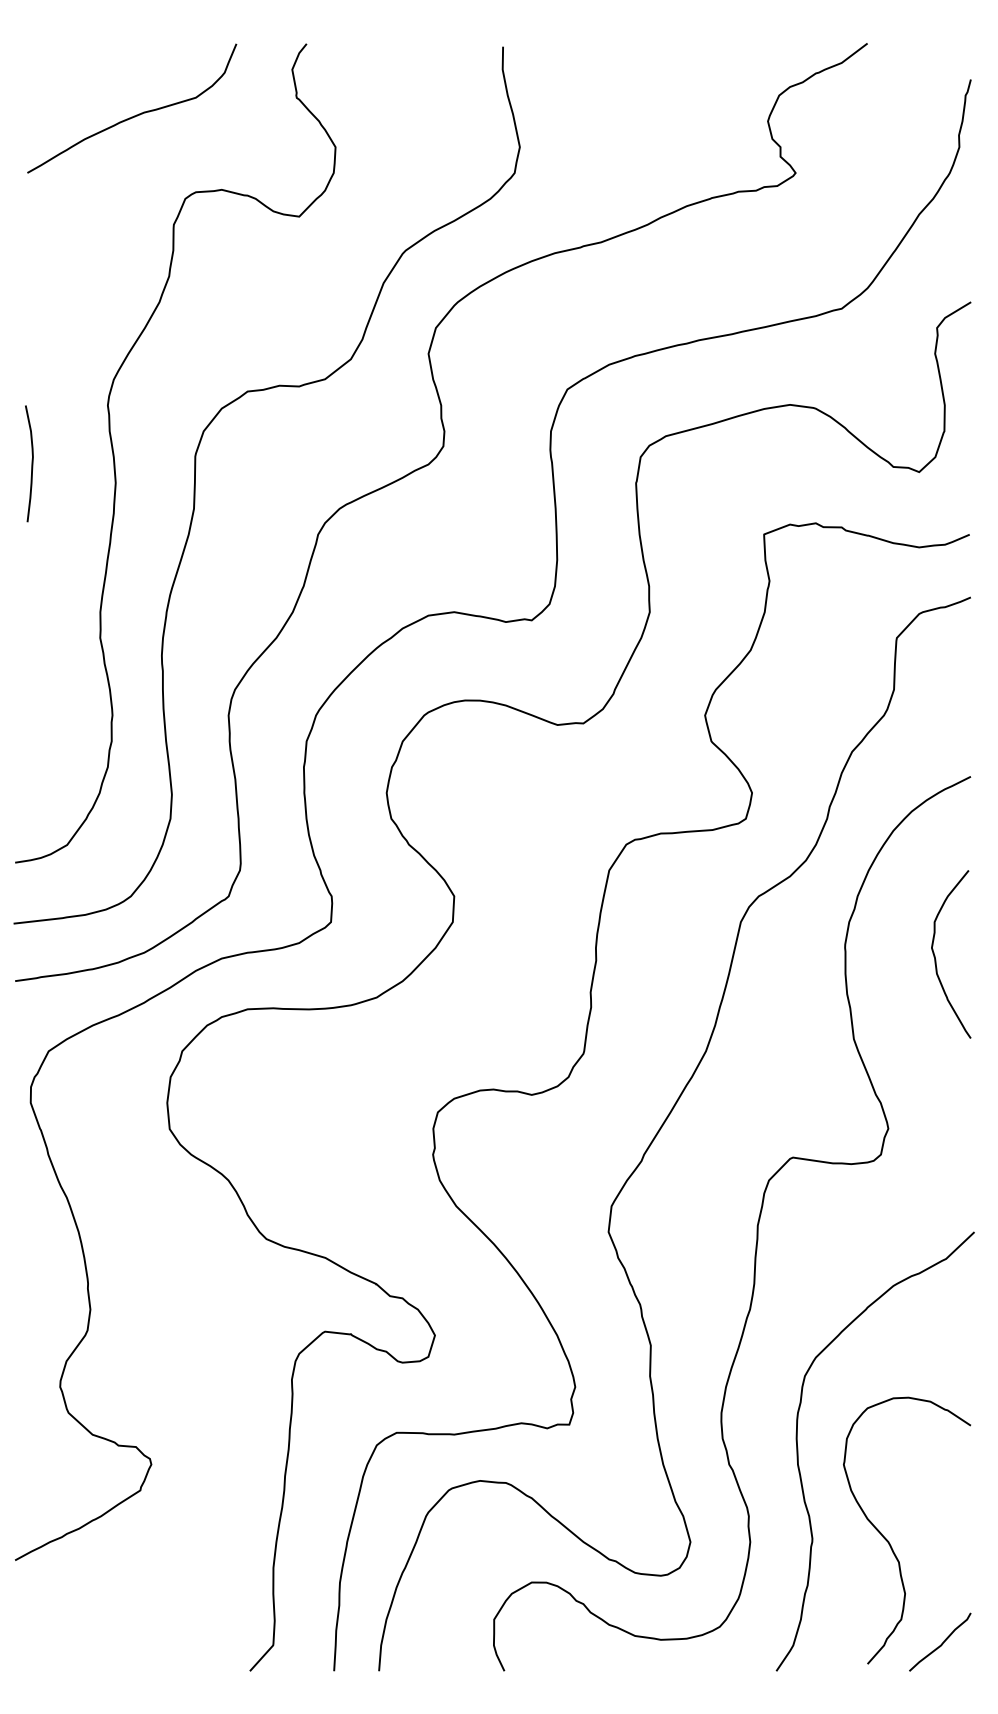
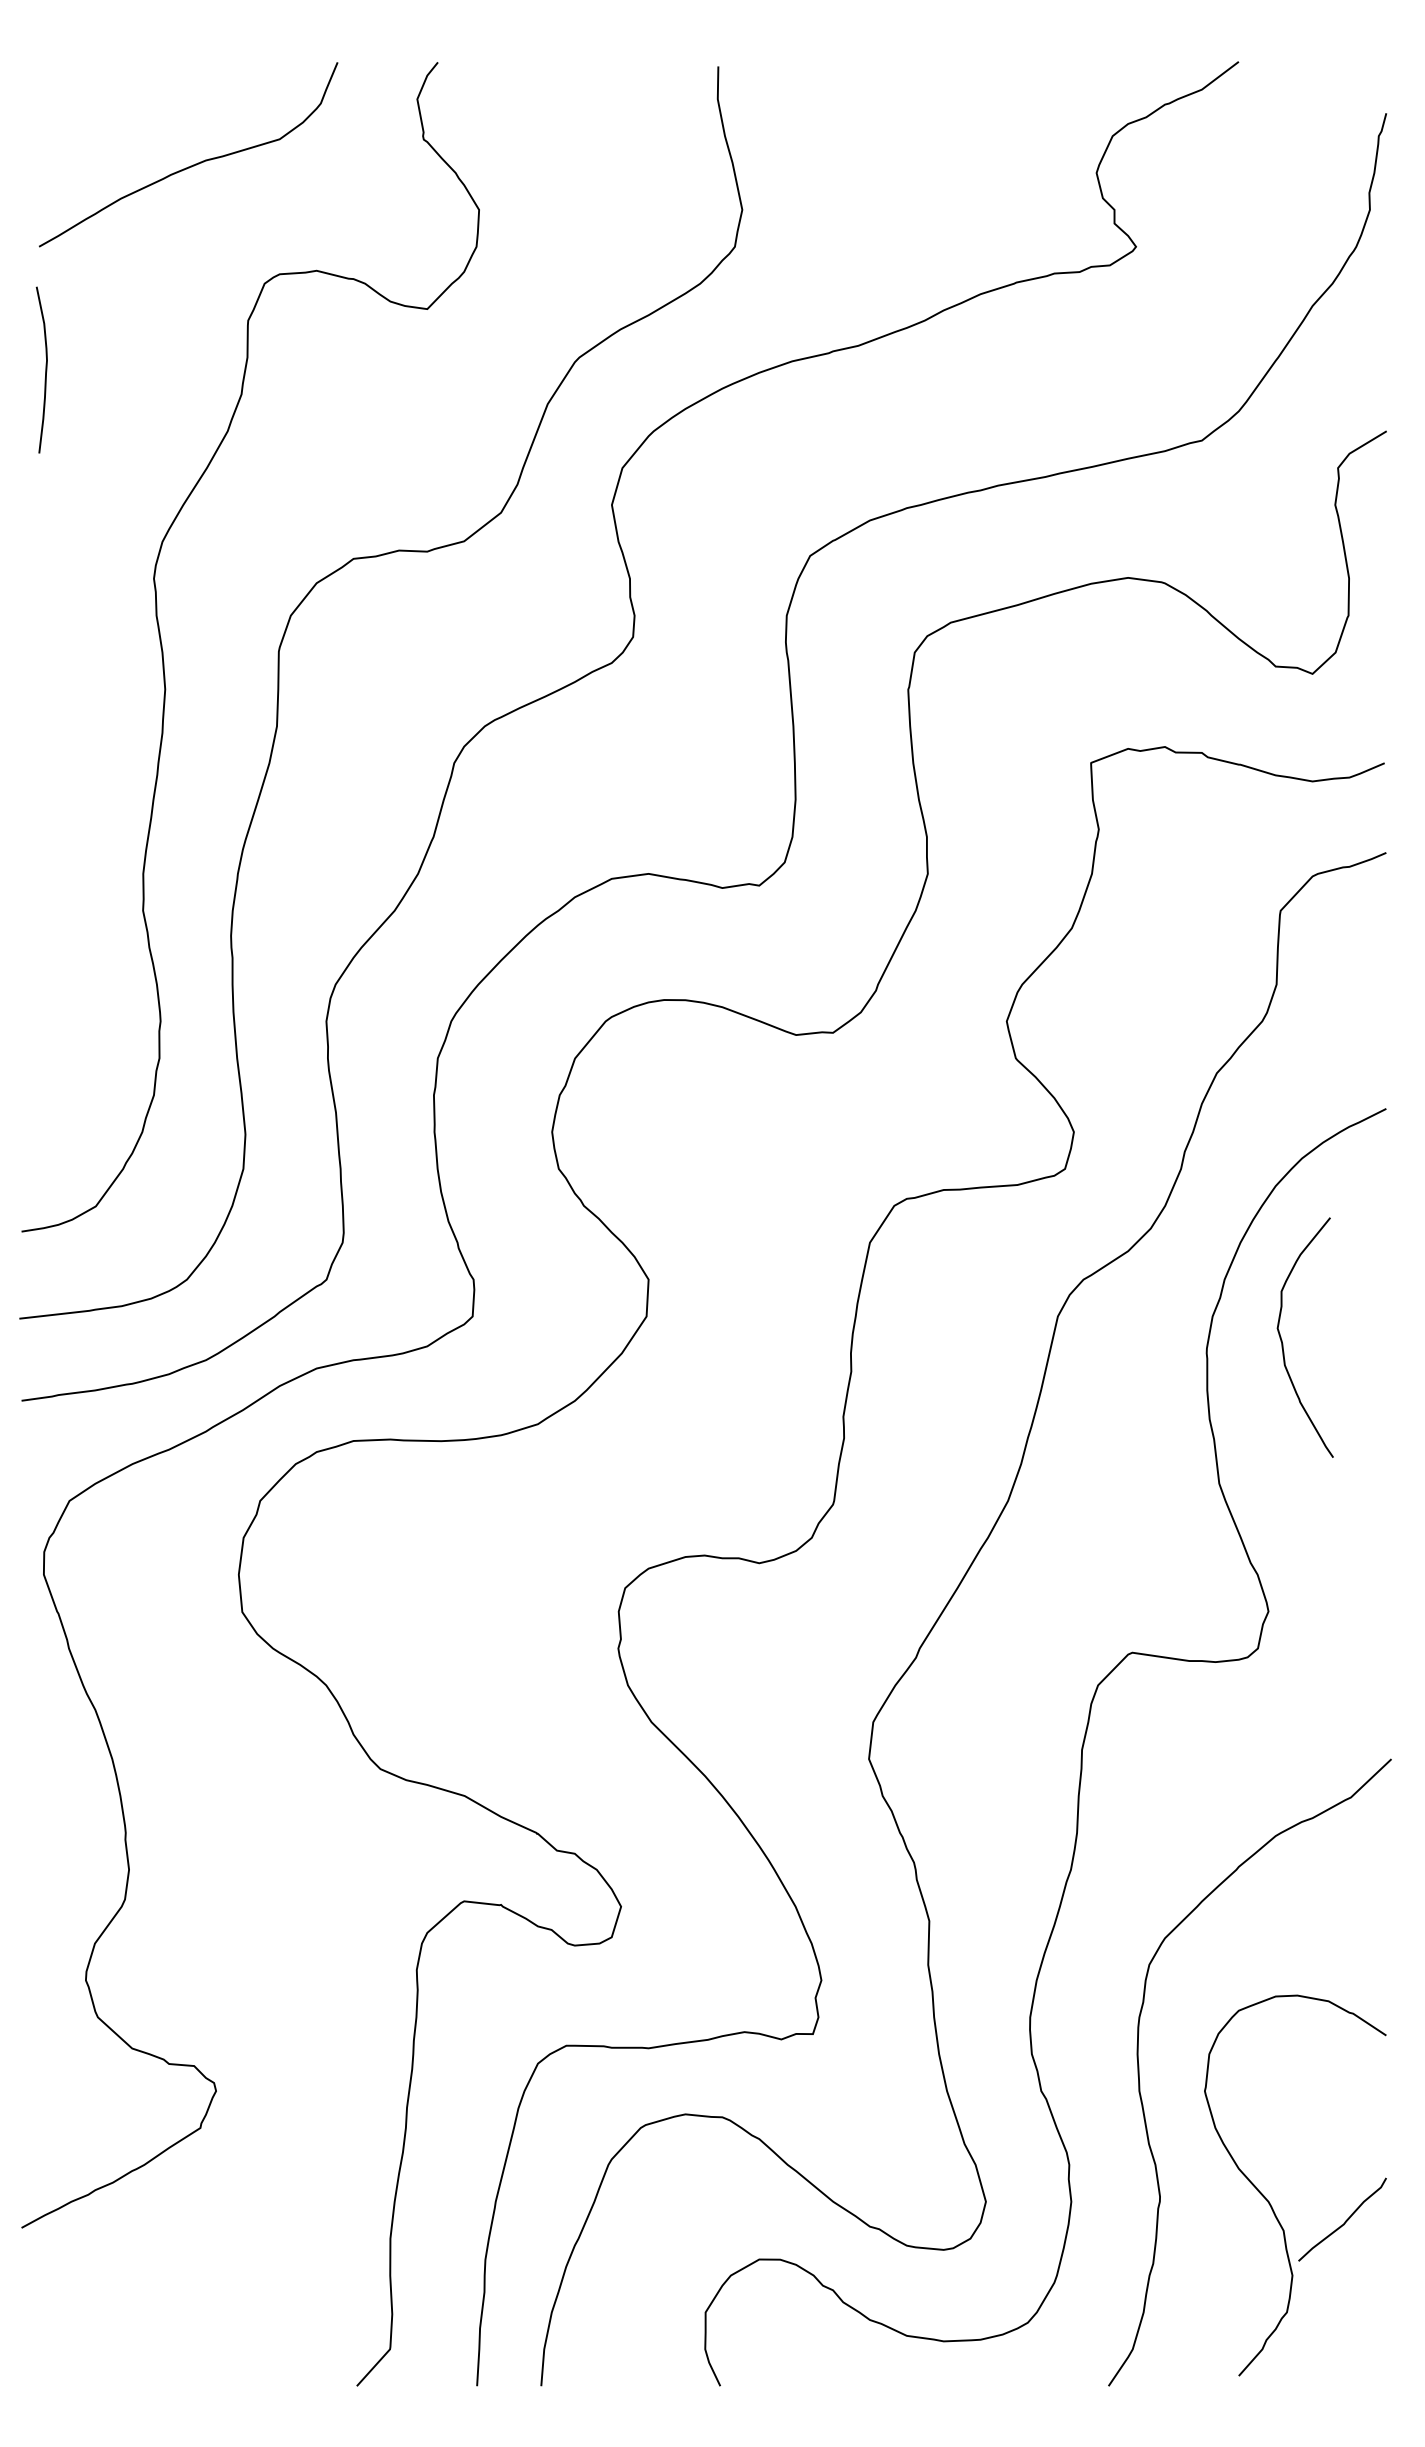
curve: (31, 463) -> (45, 369), moved
curve: (935, 958) -> (1283, 1343), moved
curve: (941, 1643) -> (1344, 2221), moved

